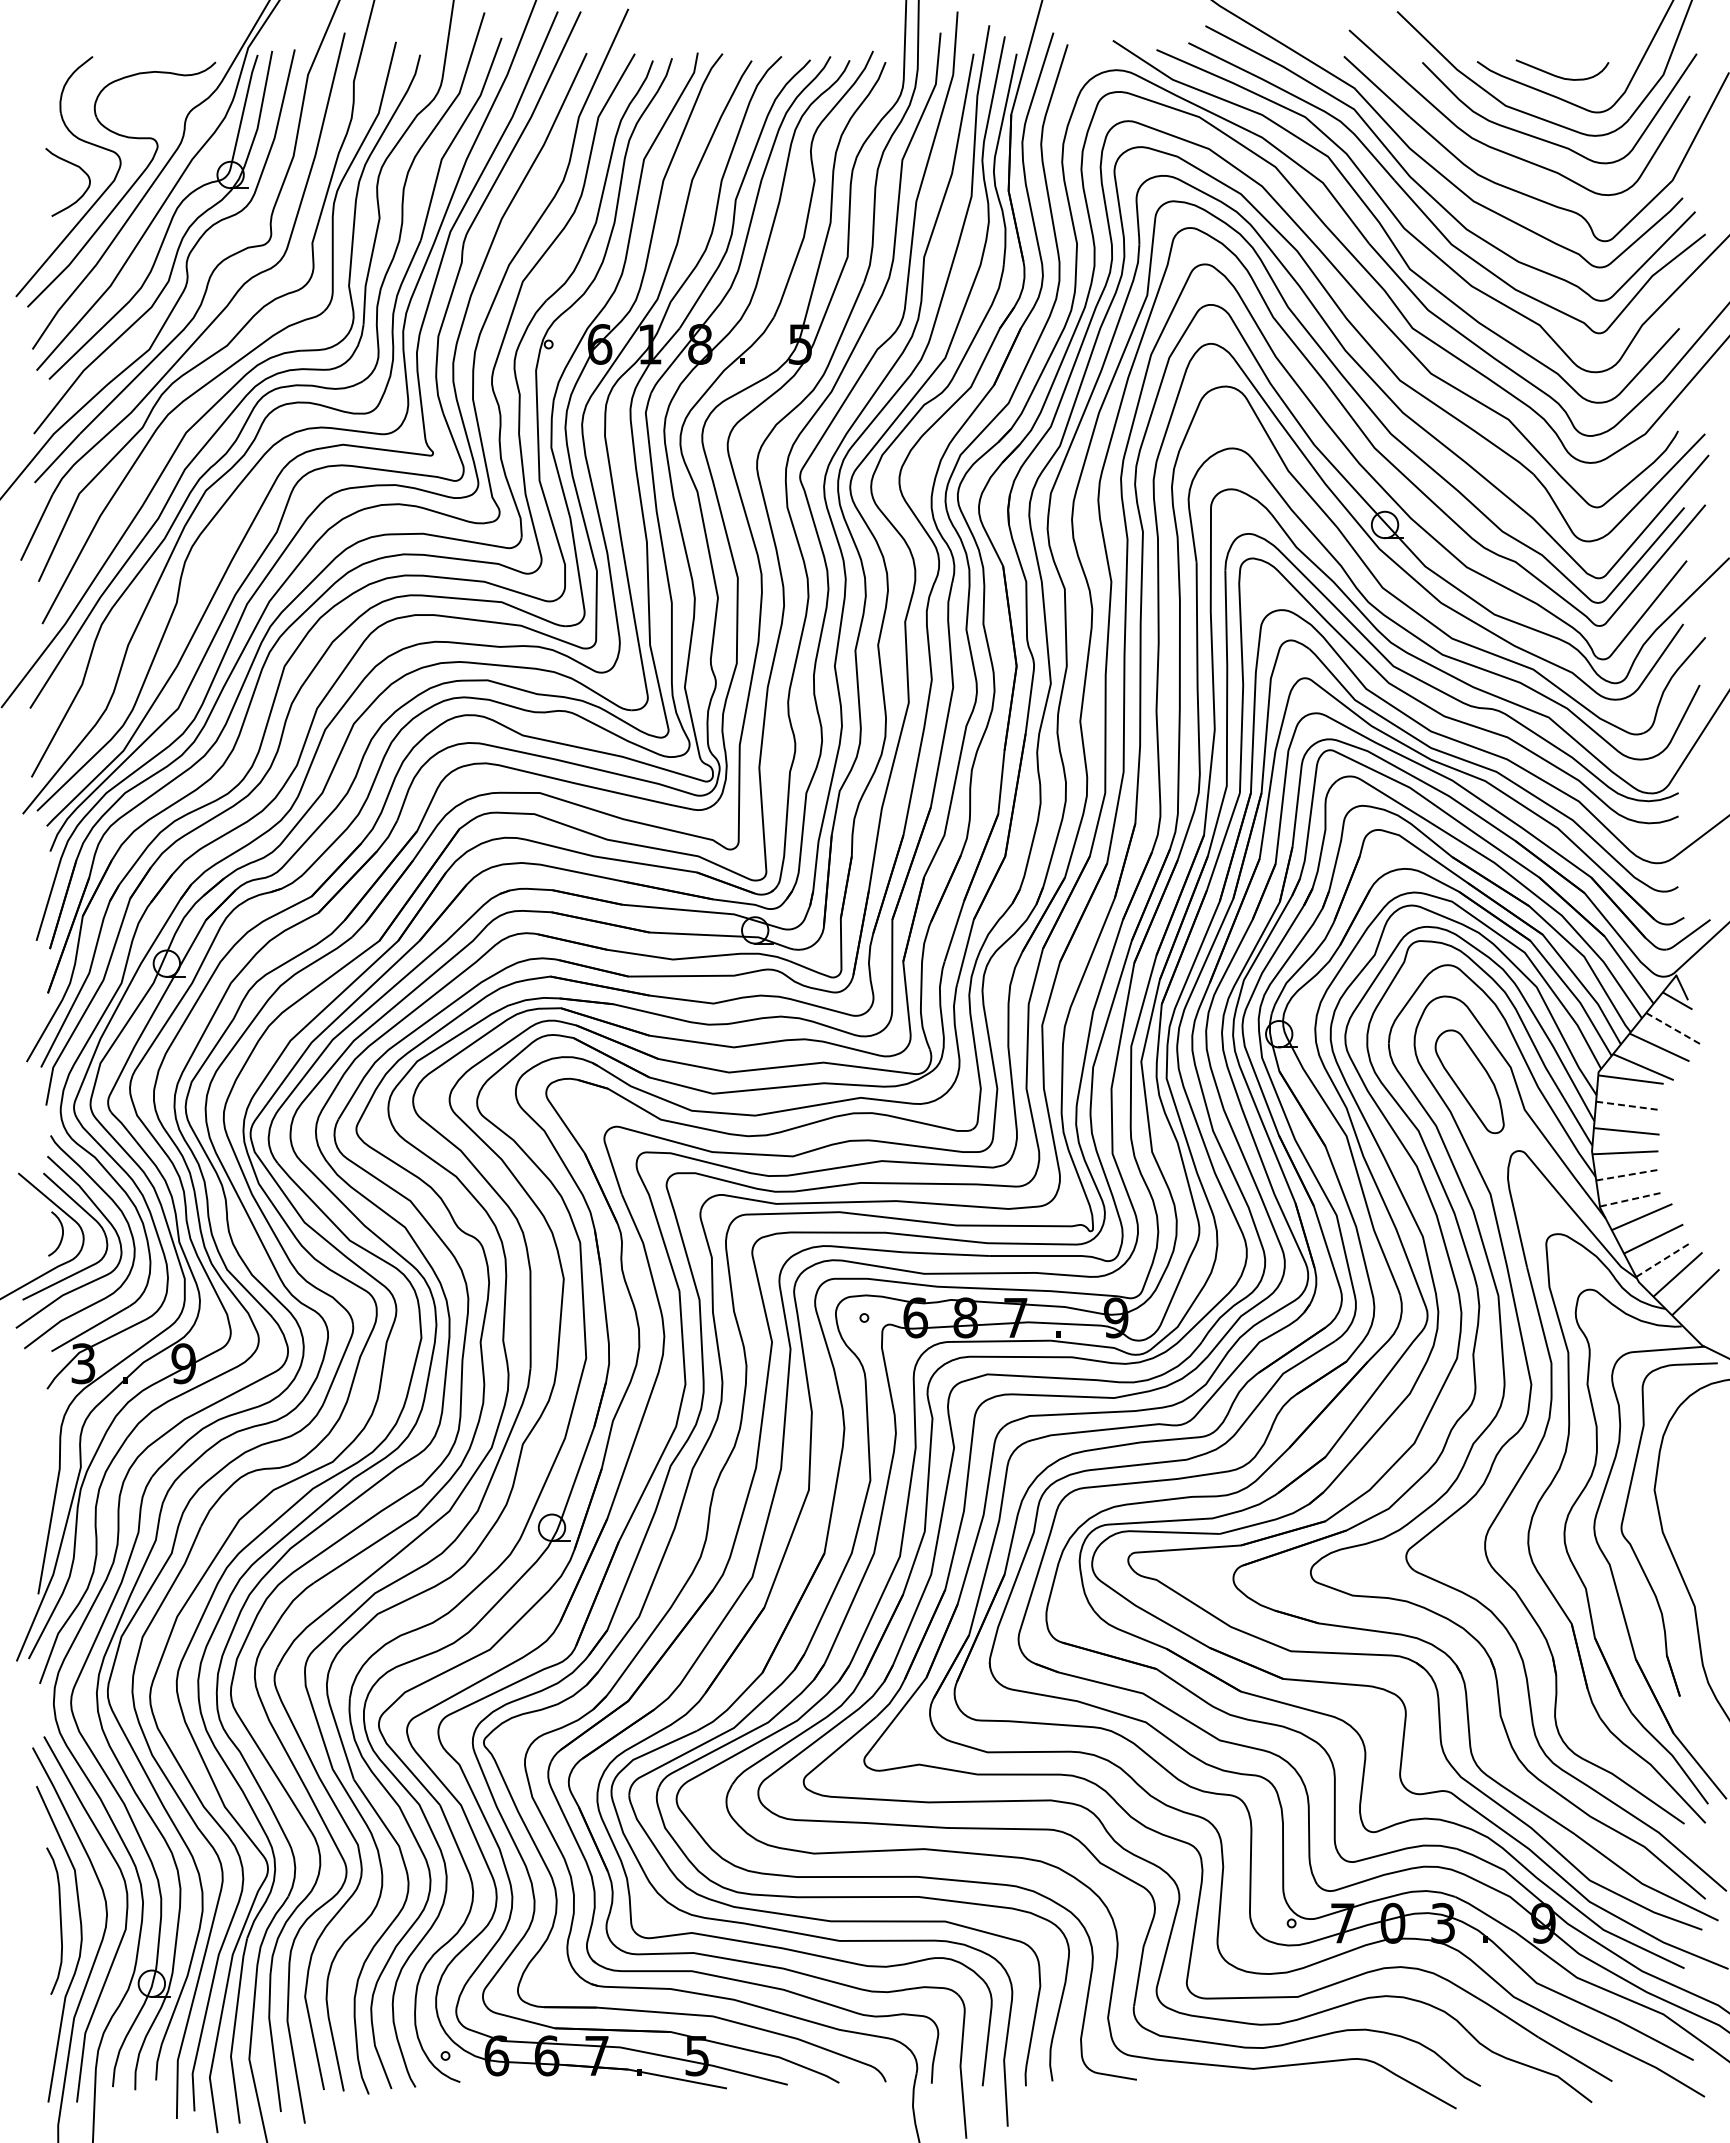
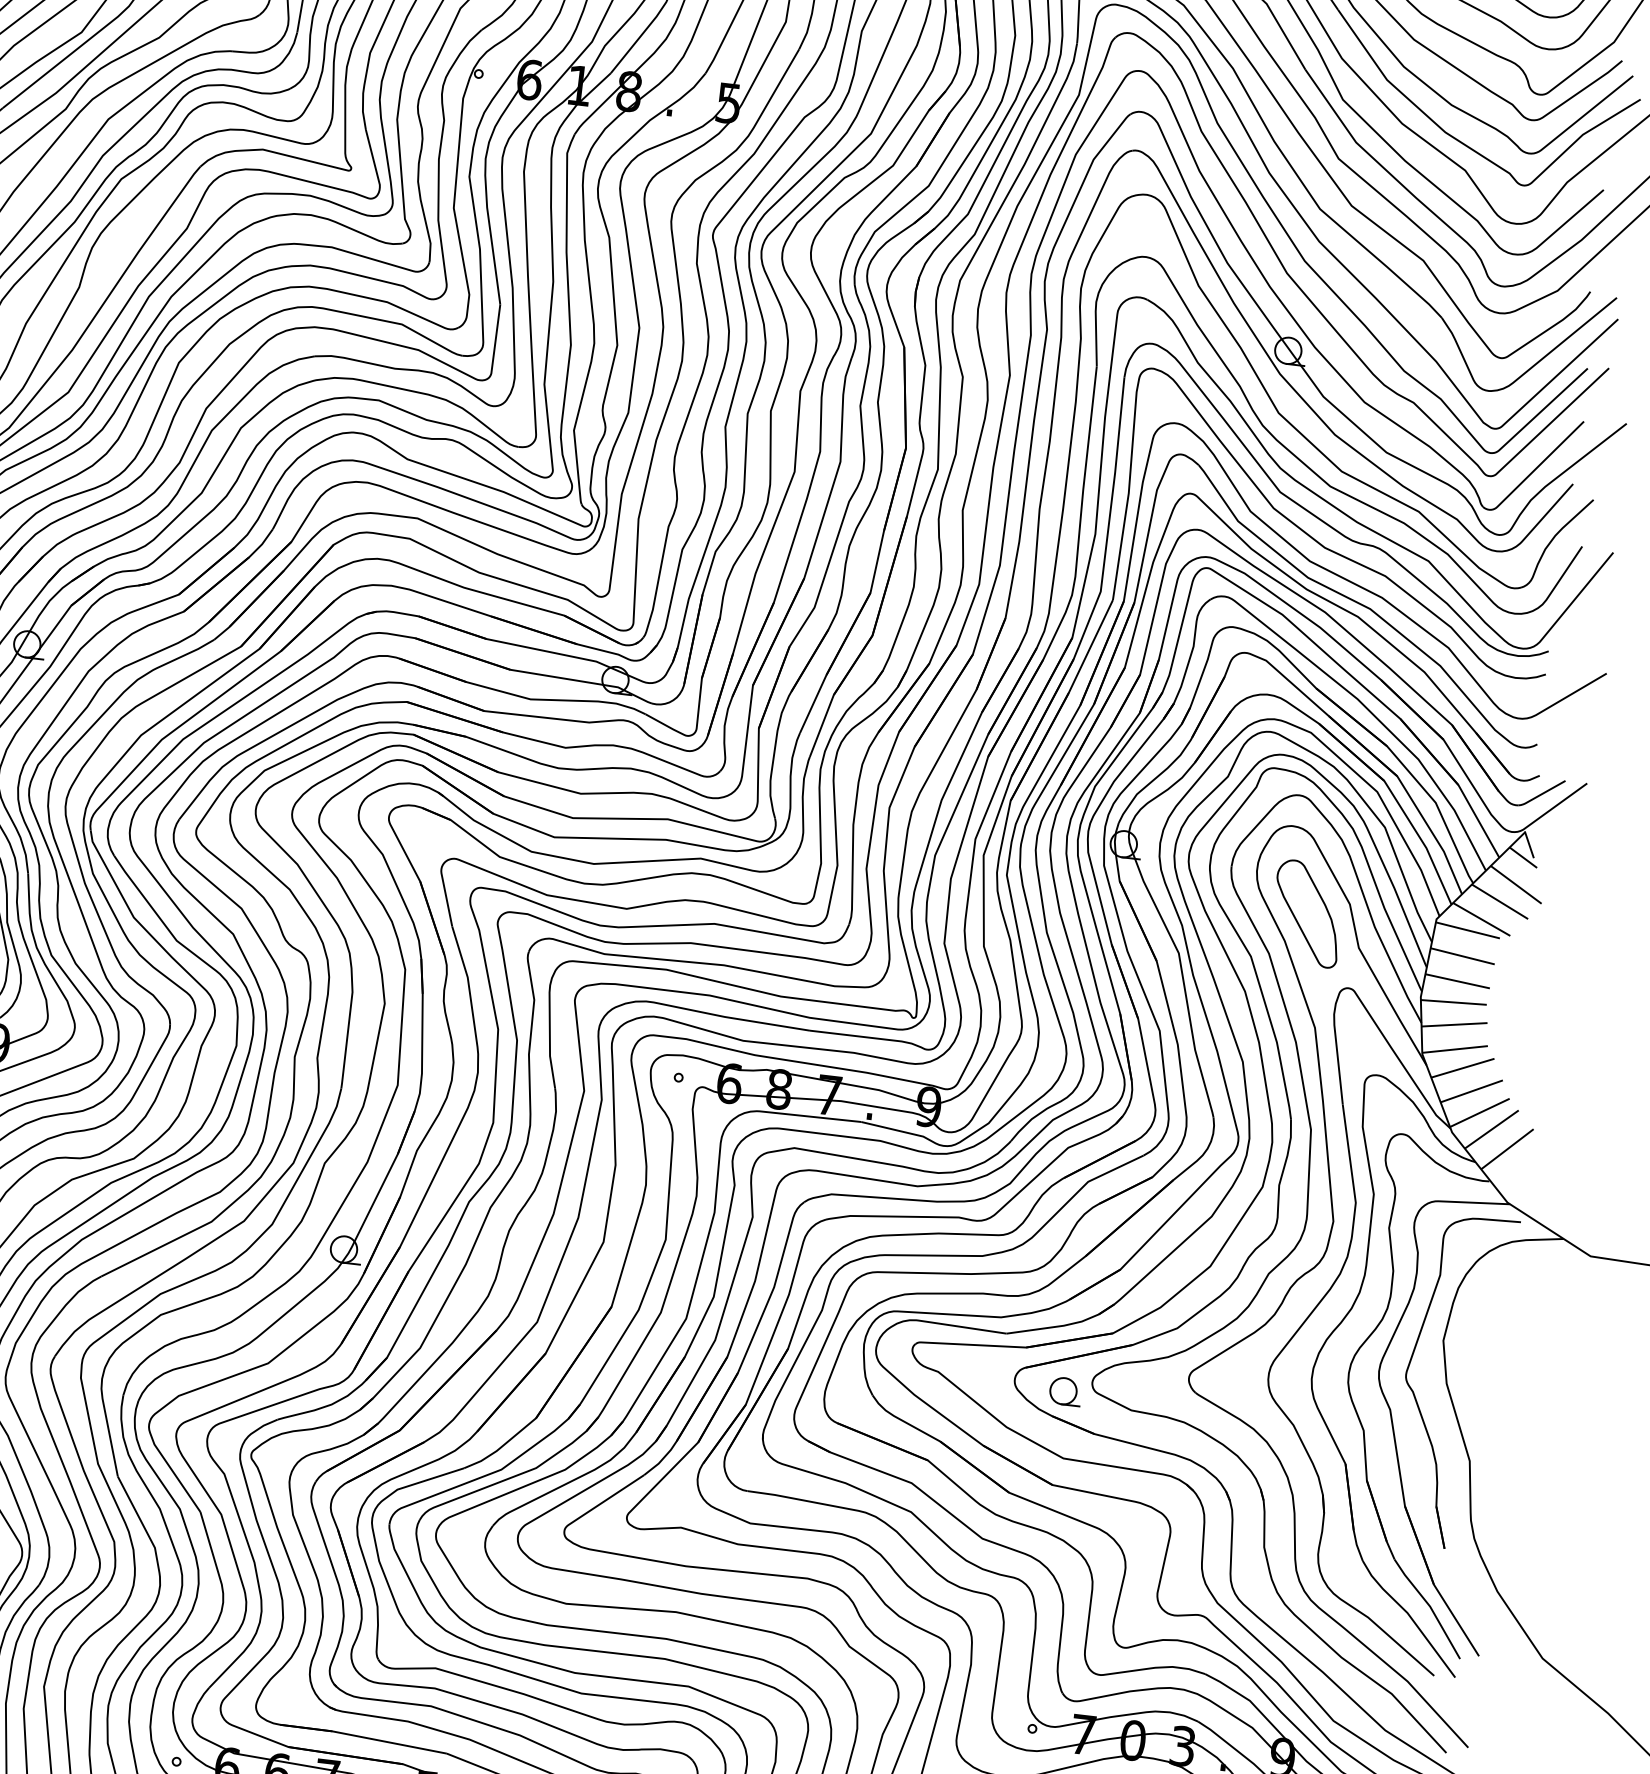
line: (1673, 1028) -> (1516, 884), dashed -> solid
line: (1629, 1106) -> (1463, 956), dashed -> solid
line: (1628, 1174) -> (1454, 1024), dashed -> solid
line: (1632, 1199) -> (1455, 1049), dashed -> solid
line: (1664, 1259) -> (1480, 1112), dashed -> solid
part: (1285, 1584) -> (1065, 1391), added

